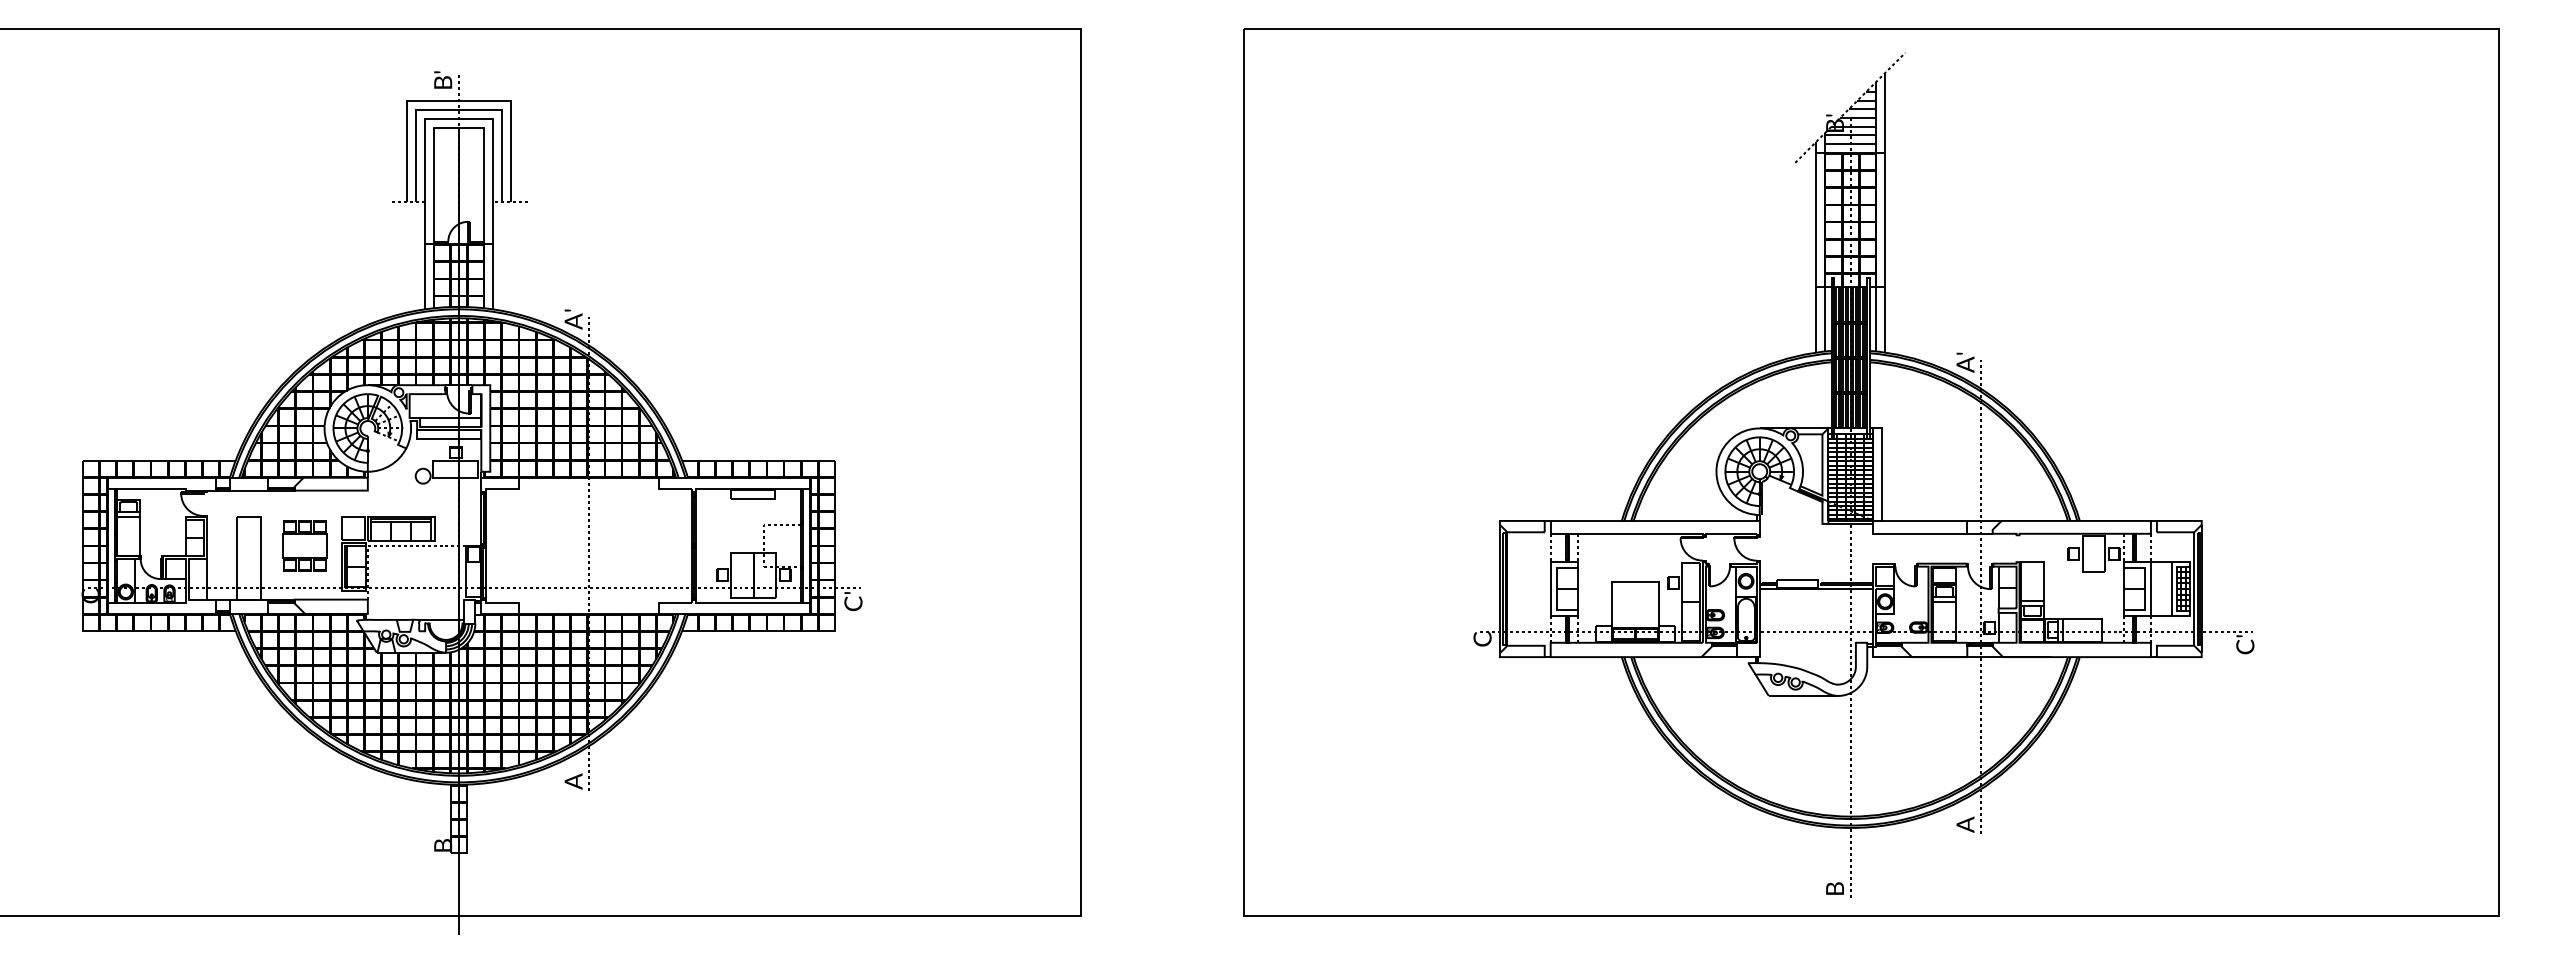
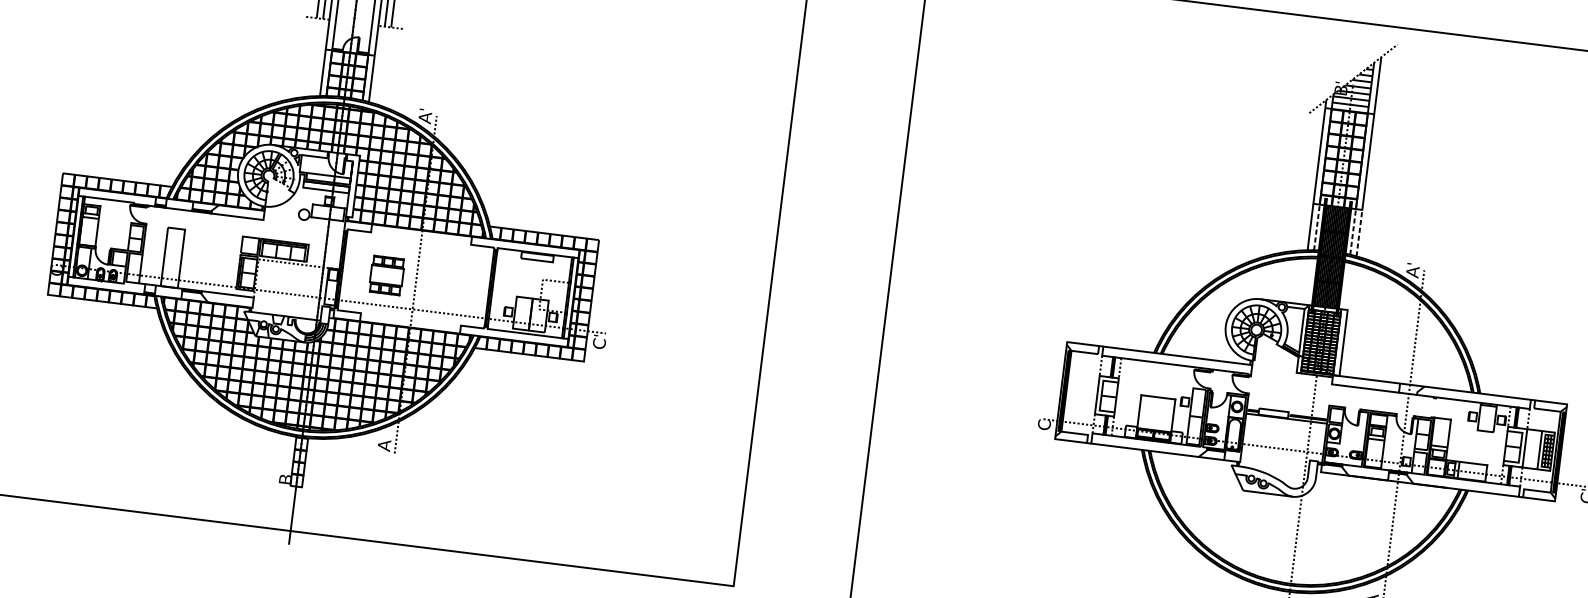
line: (1825, 318) -> (1317, 226), solid -> dashed
line: (1876, 318) -> (1353, 231), solid -> dashed
line: (1885, 320) -> (1359, 233), solid -> dashed
part: (304, 545) -> (386, 275), moved

